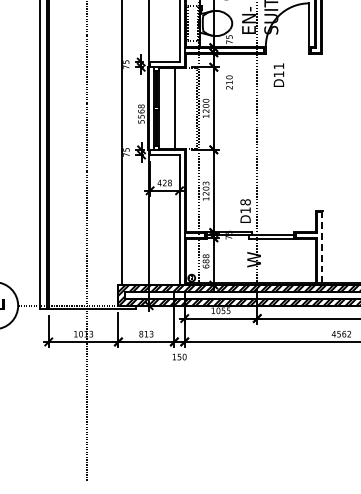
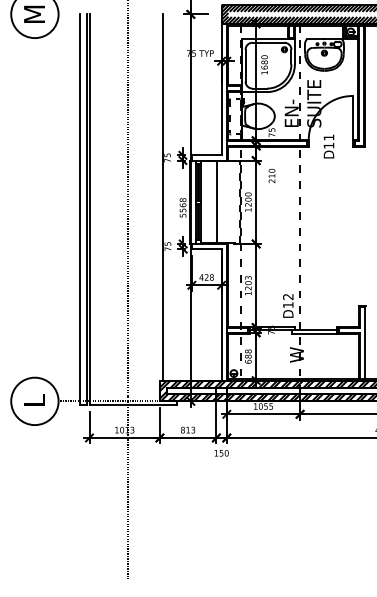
text: (278, 75) -> (328, 146), moved
text: (245, 201) -> (288, 296), D18 -> D12
line: (322, 247) -> (365, 342), dashed -> solid

